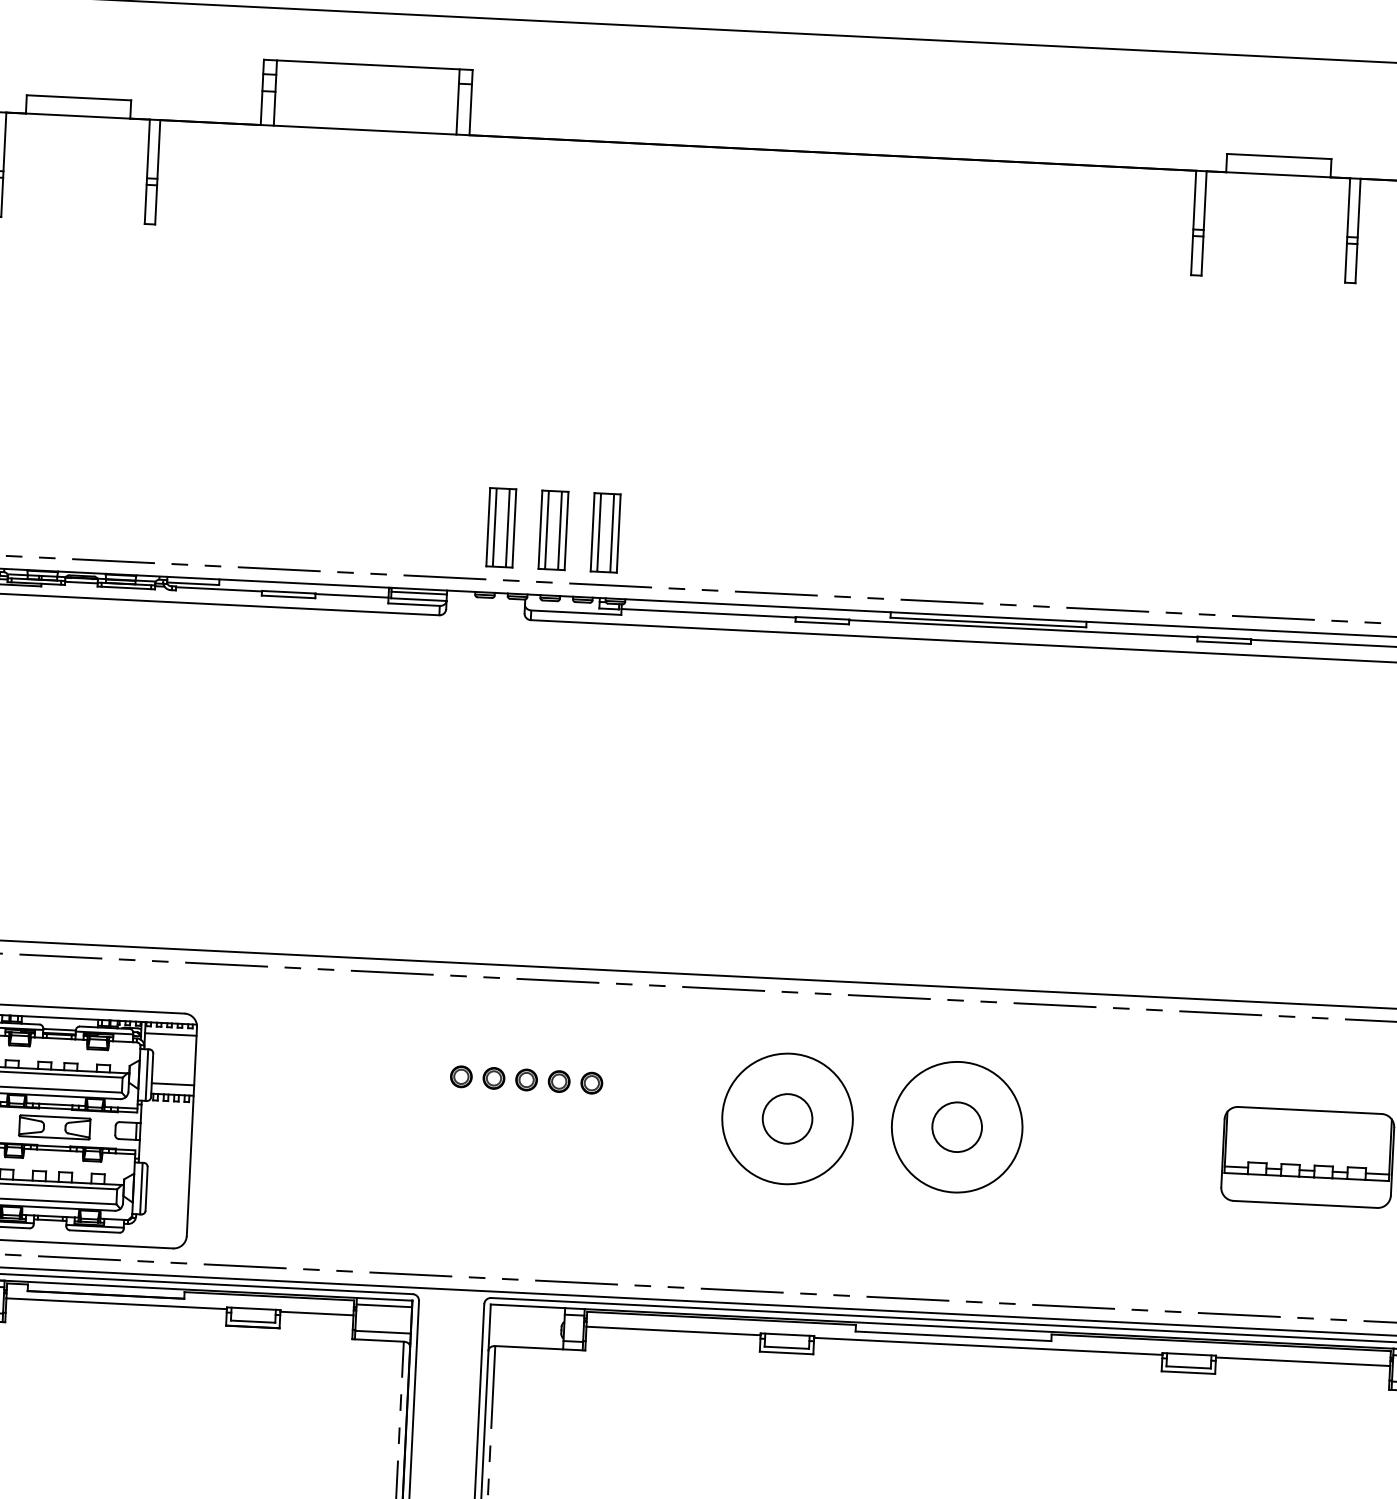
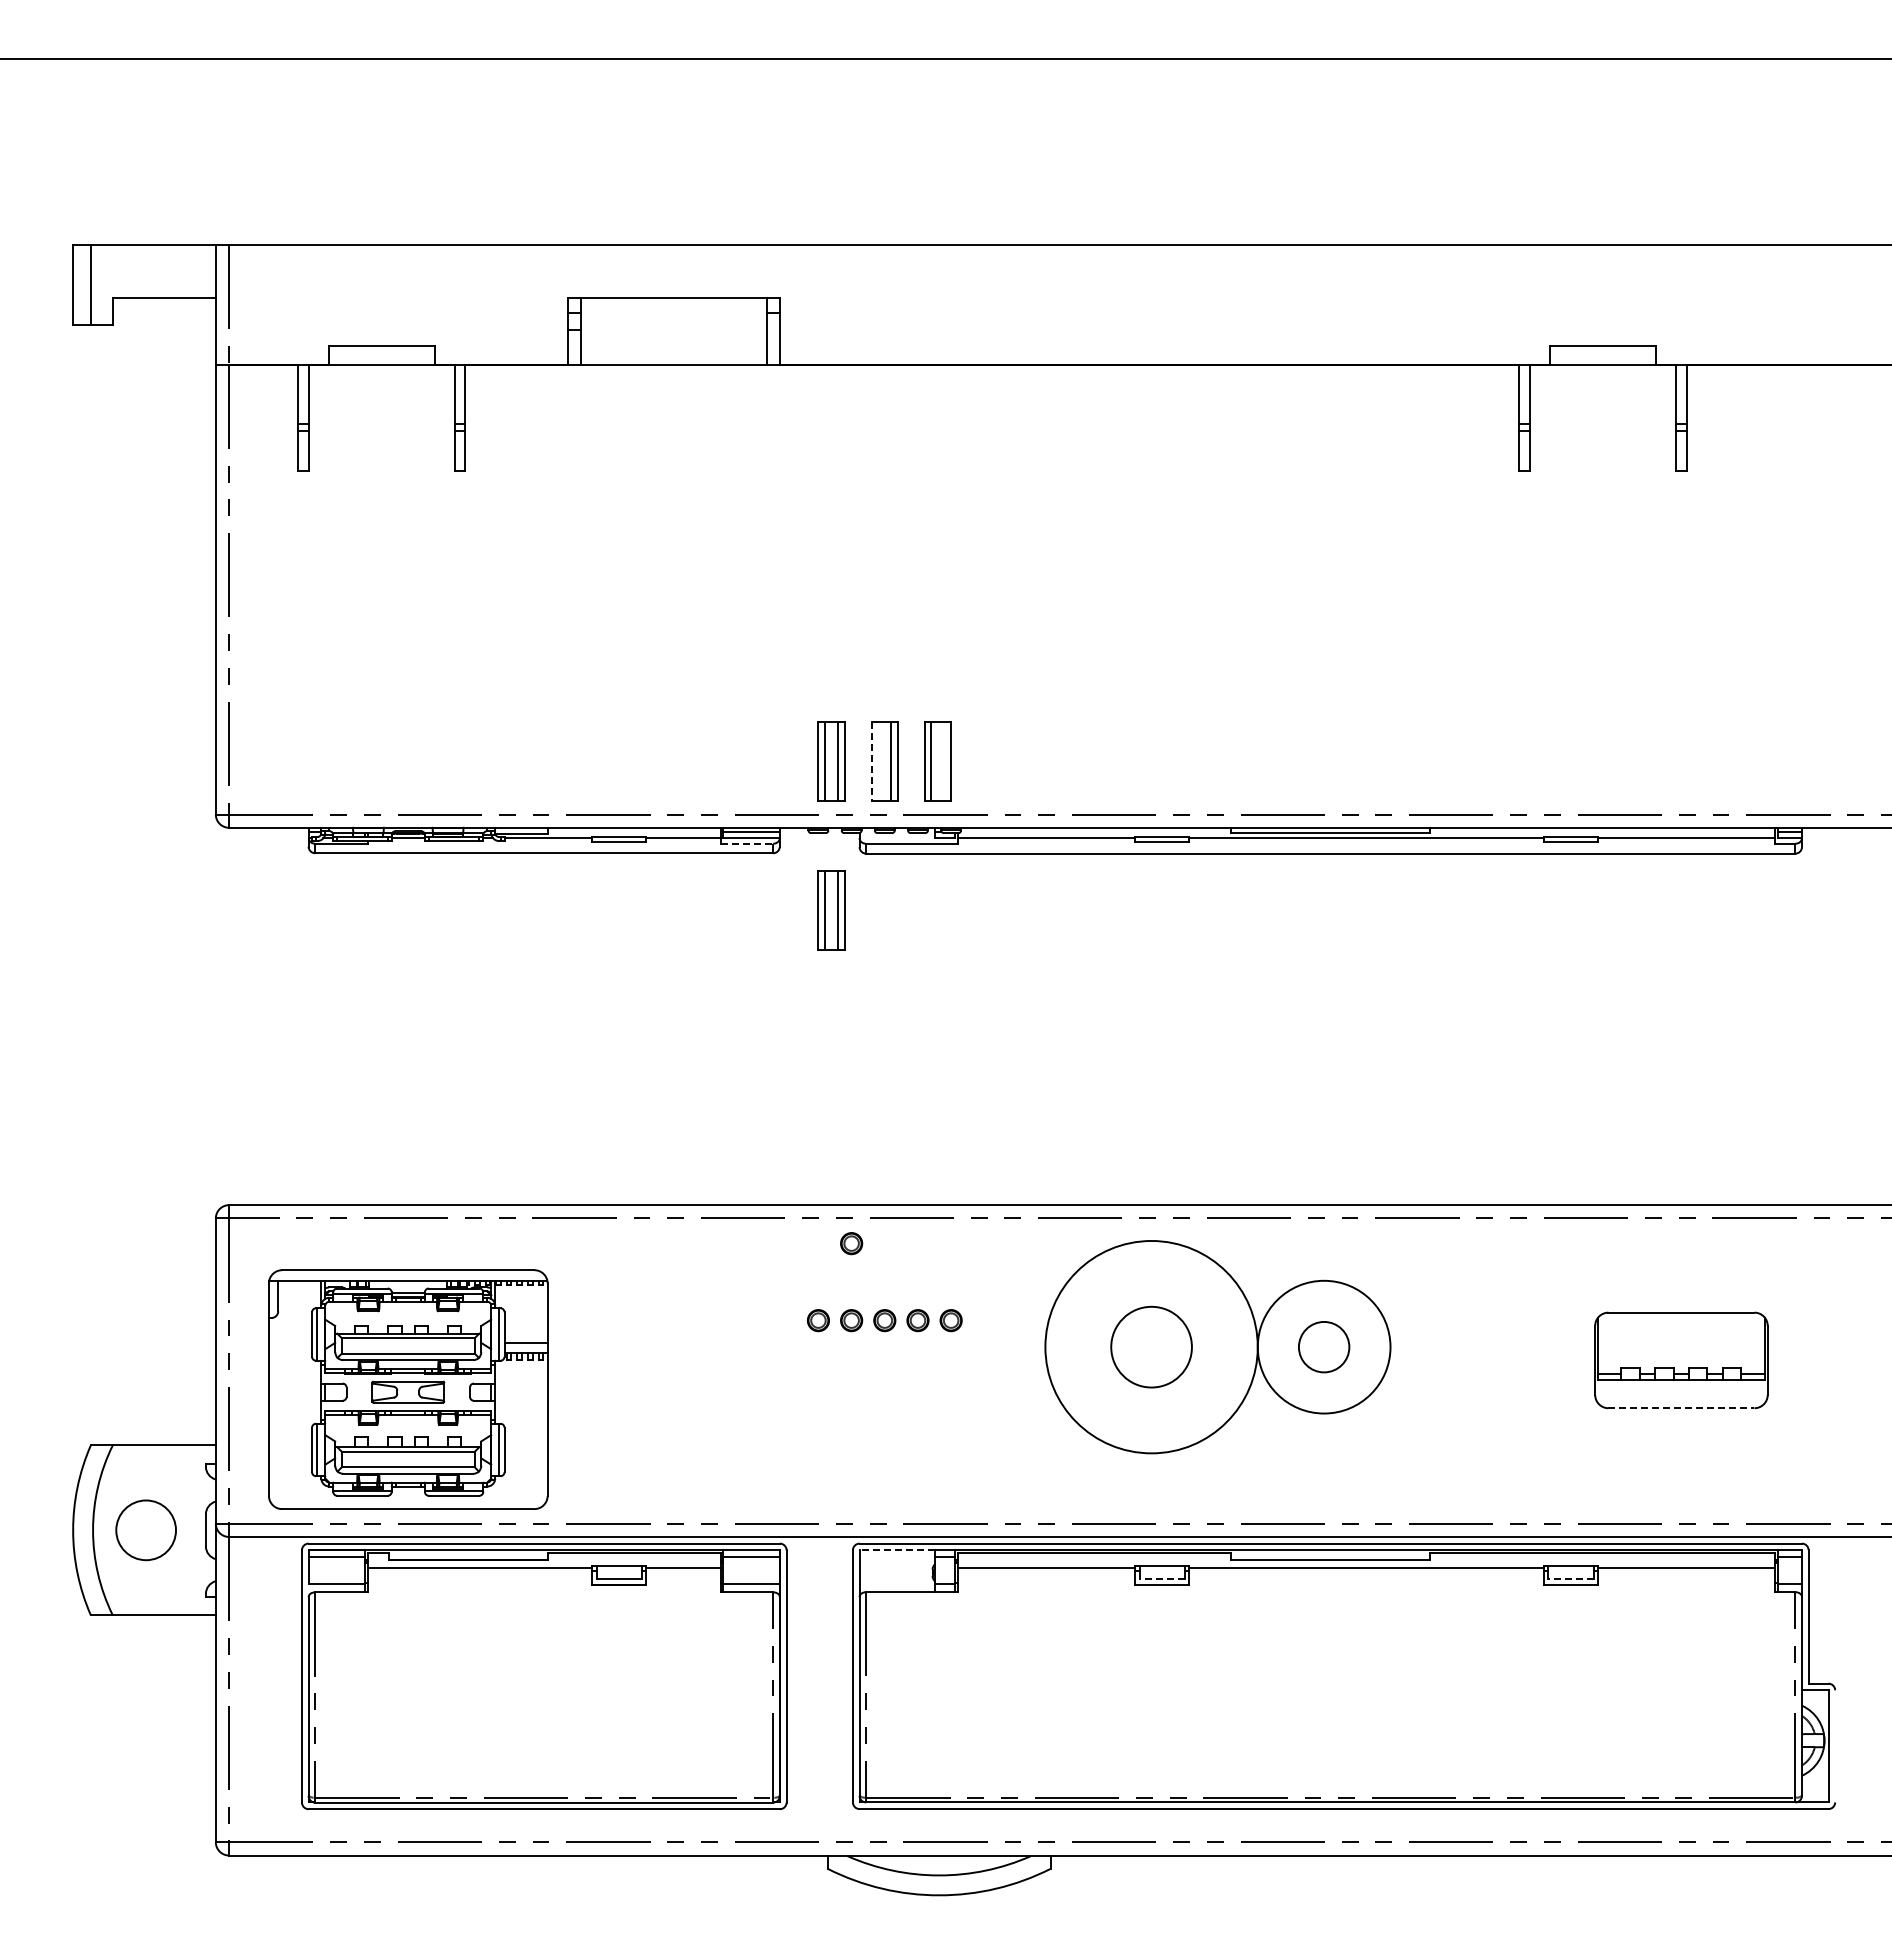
line: (540, 529) -> (871, 761), solid -> dashed
line: (547, 530) -> (878, 761), removed
line: (612, 533) -> (944, 761), removed
line: (414, 604) -> (747, 843), solid -> dashed
part: (493, 674) -> (831, 910), added
part: (497, 1002) -> (851, 1243), added
line: (170, 1034) -> (521, 1292), removed
circle: (787, 1118) -> (1151, 1346), size x1.6
circle: (787, 1118) -> (1151, 1346), size x1.6
line: (1305, 1204) -> (1681, 1408), solid -> dashed
line: (528, 1306) -> (897, 1550), solid -> dashed
line: (787, 1347) -> (1162, 1579), solid -> dashed
line: (1189, 1367) -> (1571, 1579), solid -> dashed

